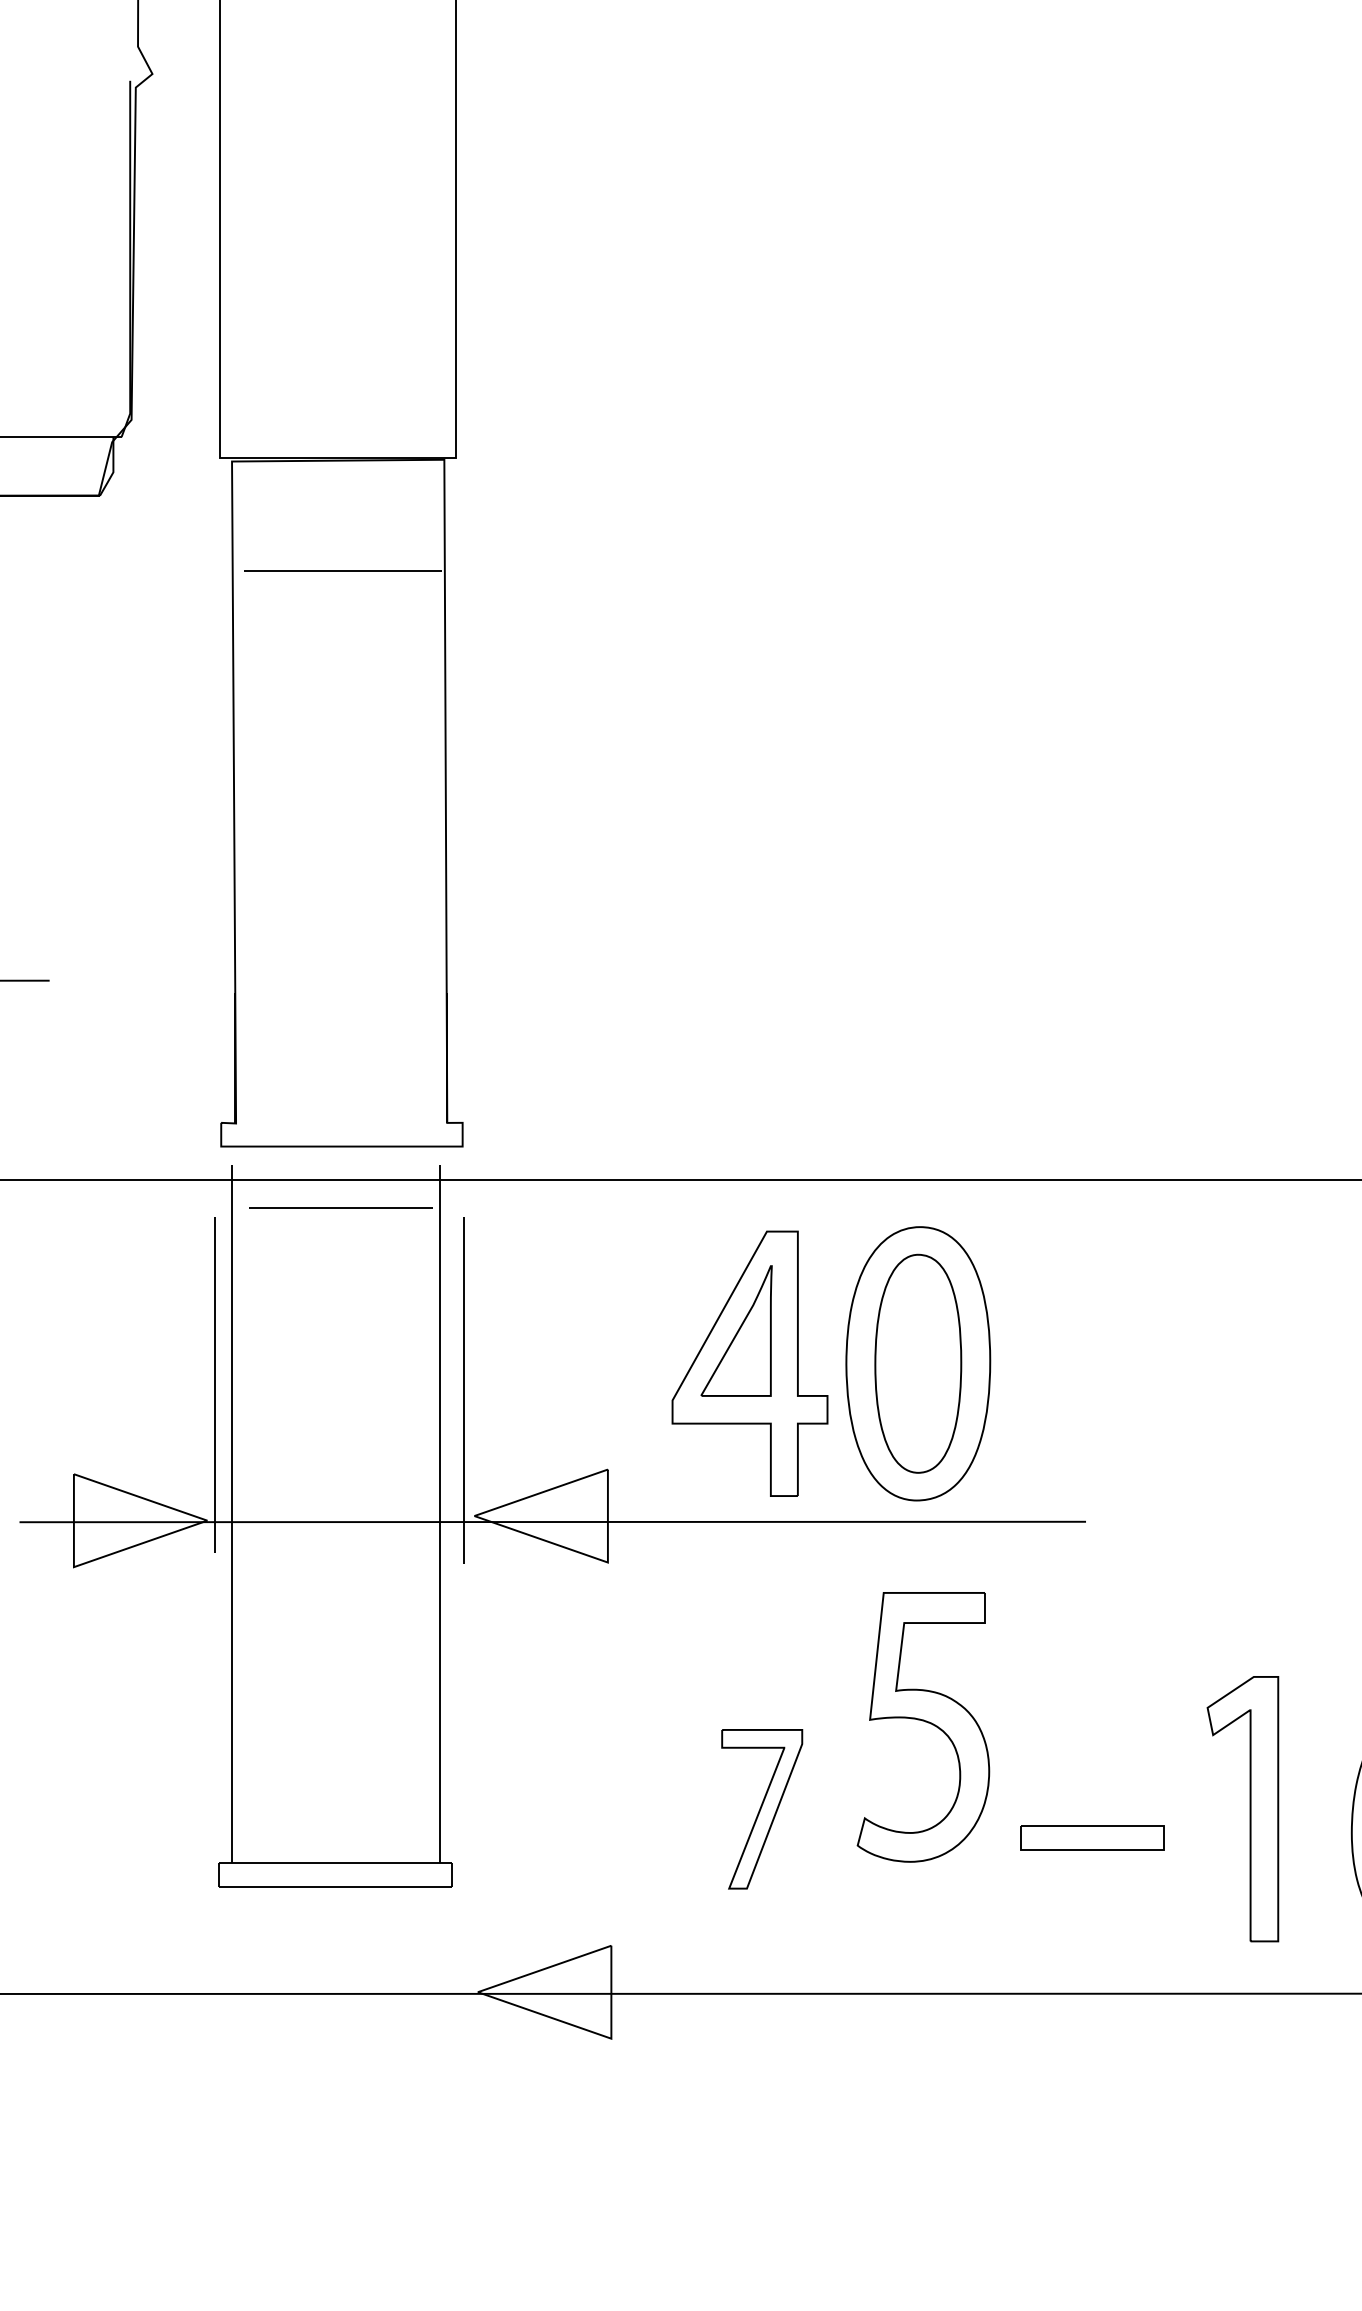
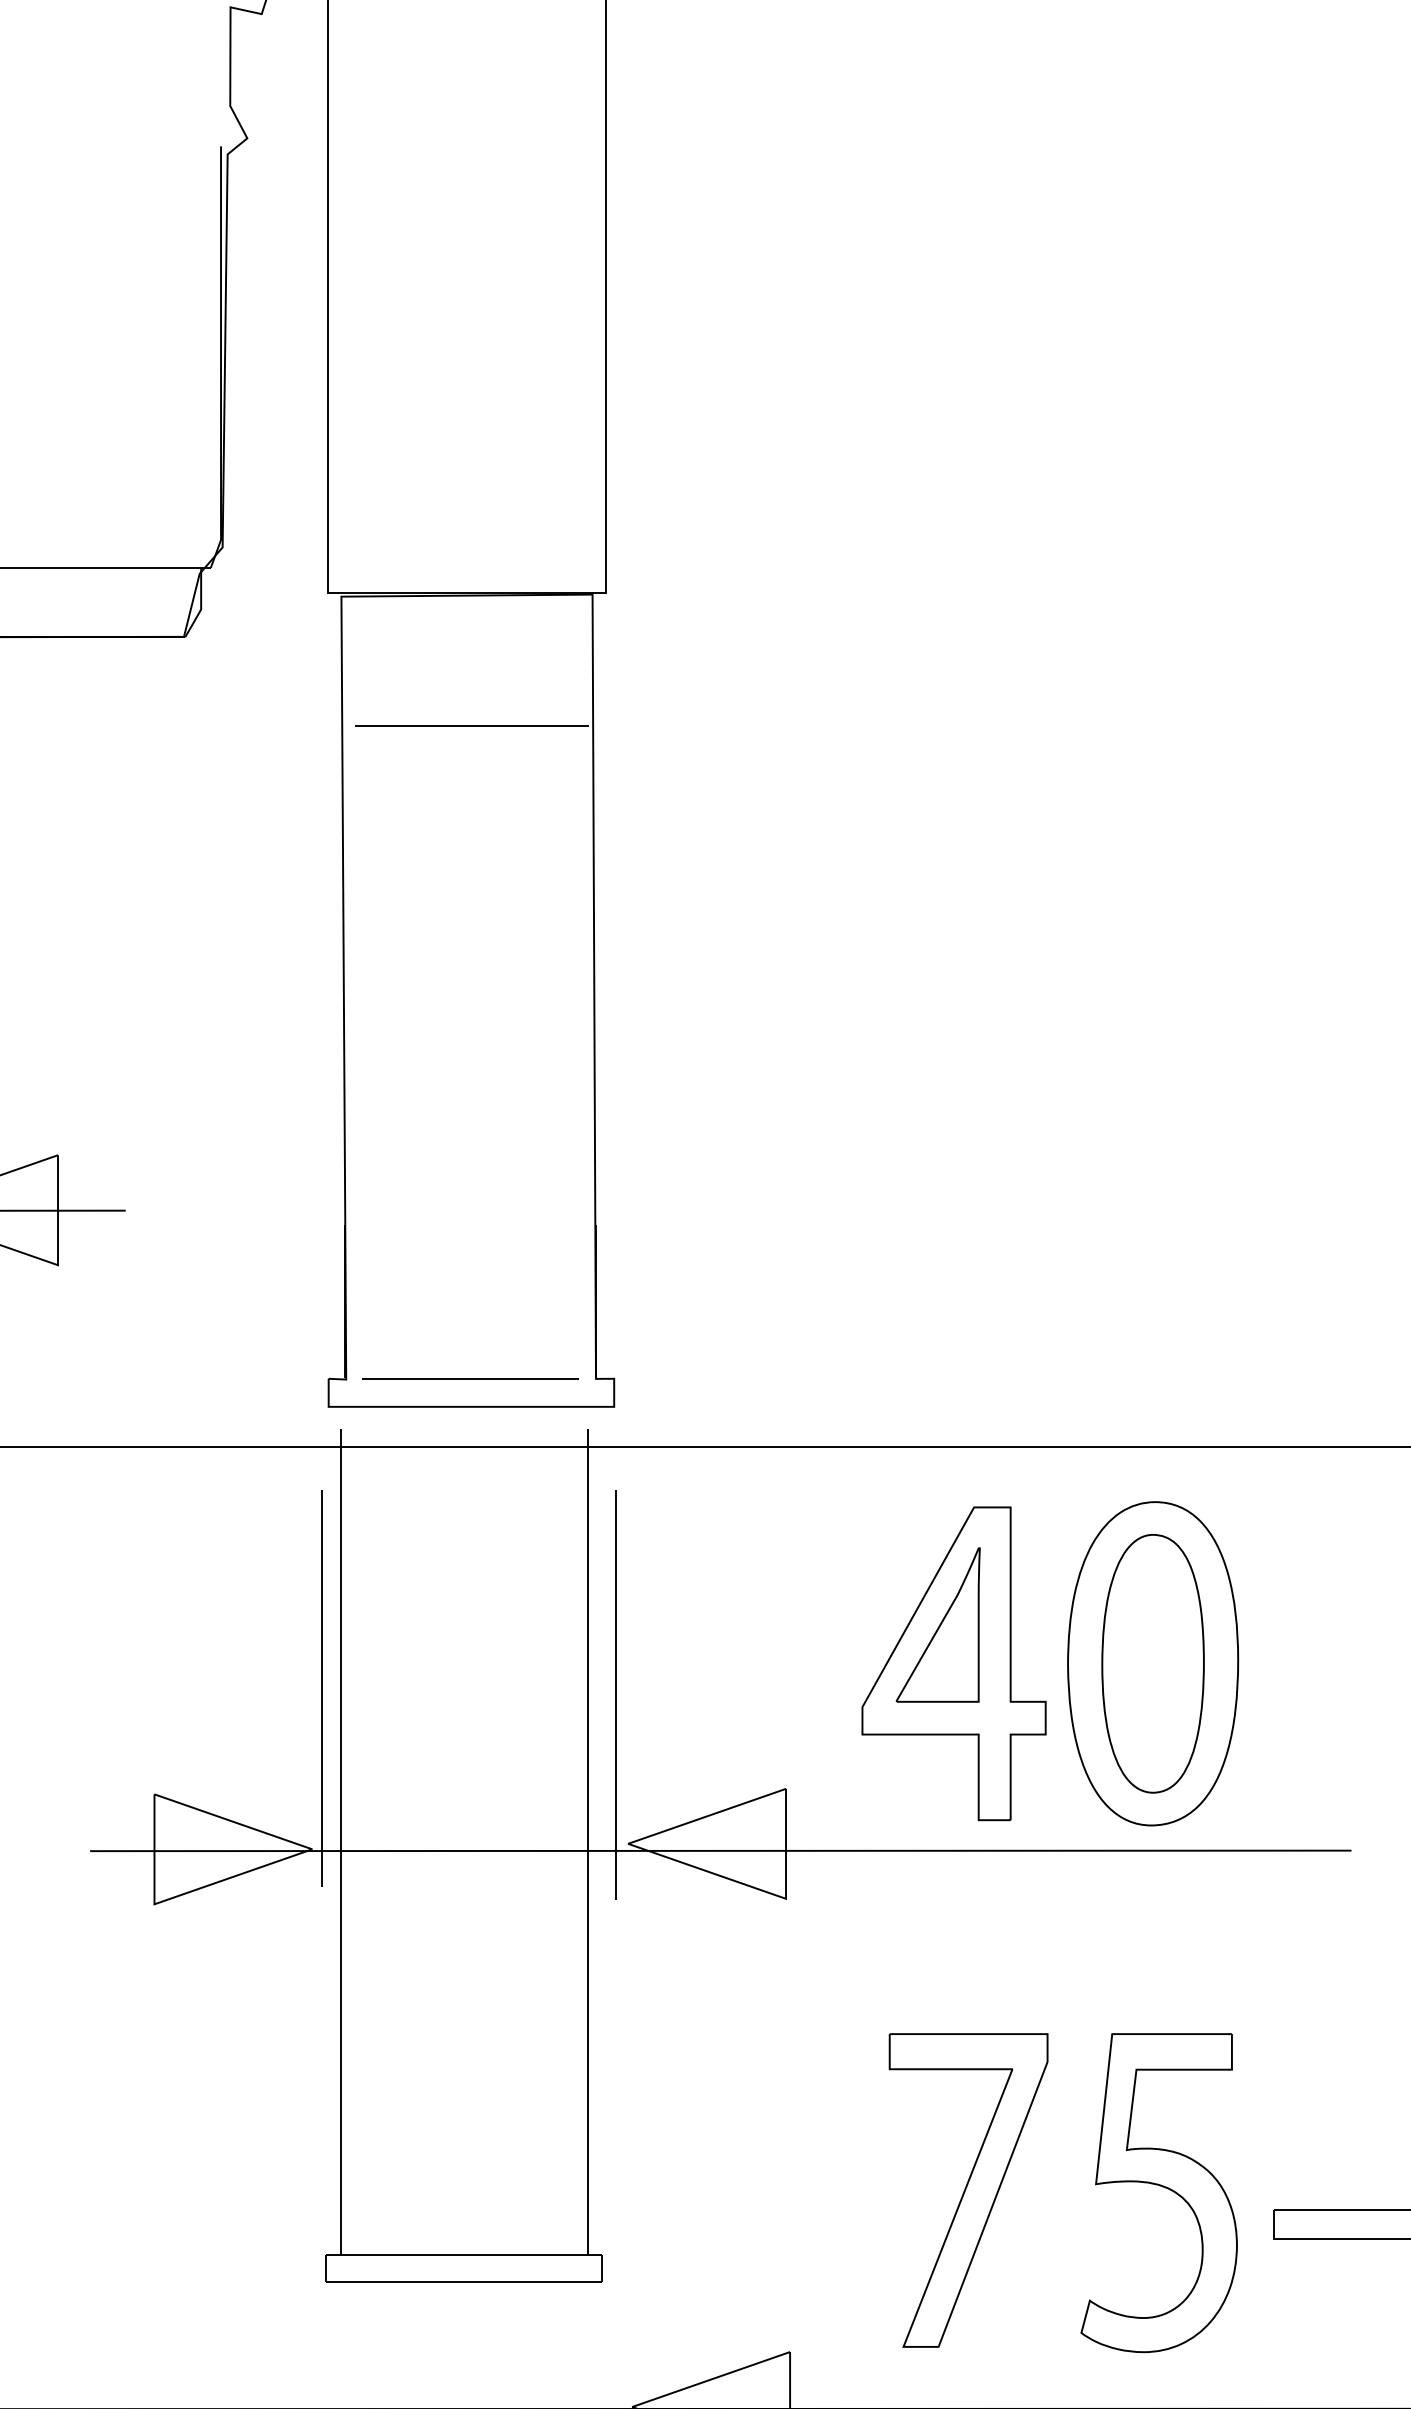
line: (340, 1207) -> (469, 1378), moved
part: (923, 1727) -> (1159, 2193), moved
part: (761, 1809) -> (967, 2190), size x1.67

